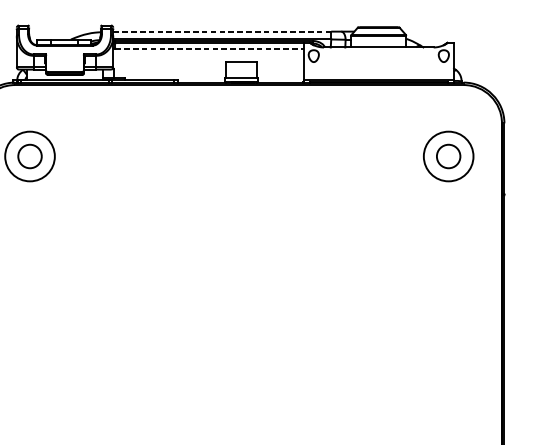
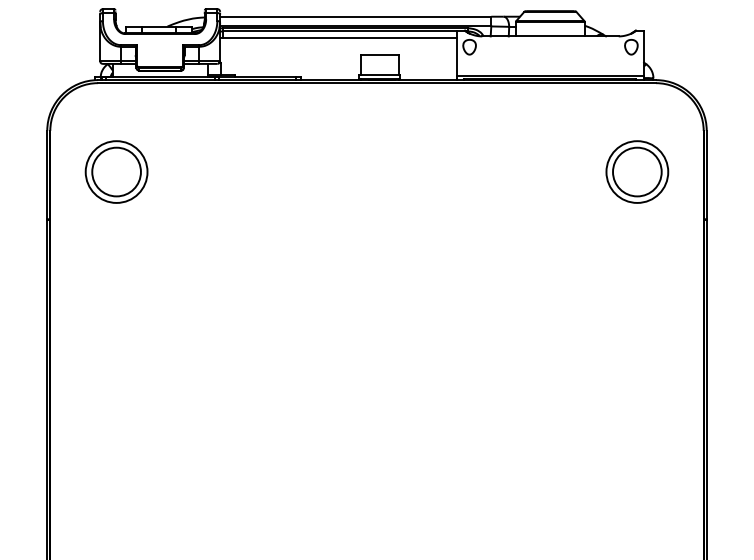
line: (222, 31) -> (355, 16), dashed -> solid
line: (210, 48) -> (340, 37), dashed -> solid
circle: (29, 156) -> (116, 171), size x1.67
circle: (448, 156) -> (637, 171), size x1.67

